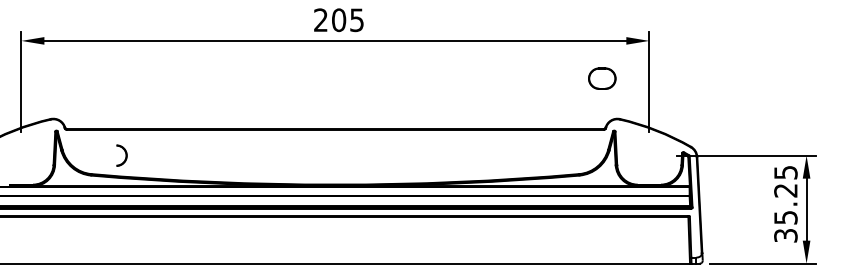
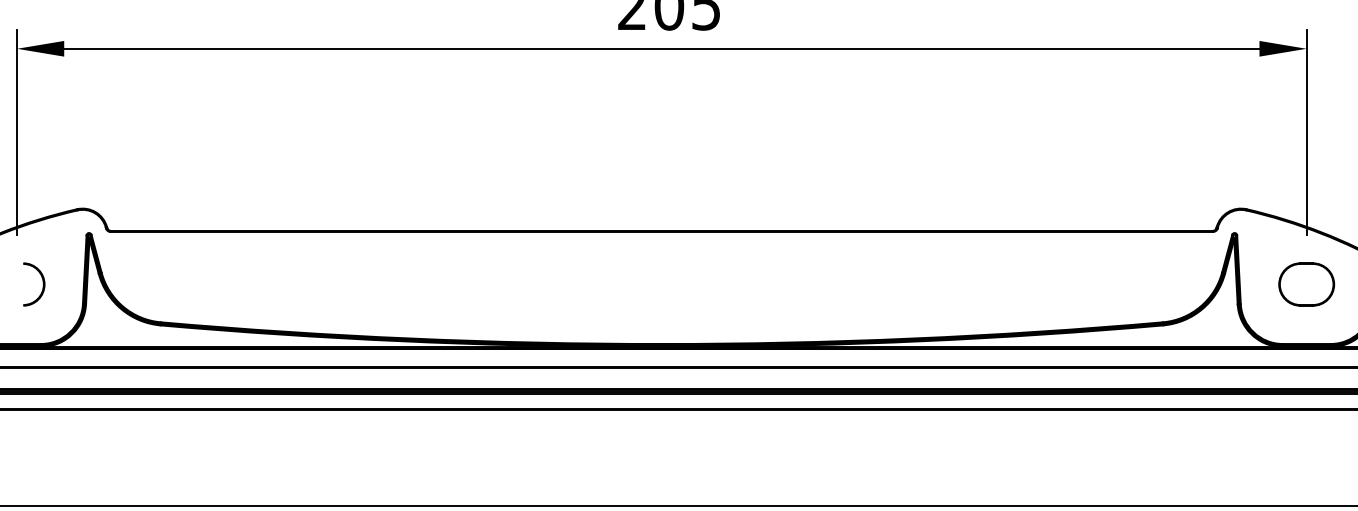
part: (602, 78) -> (1307, 284), moved
part: (121, 155) -> (33, 284), moved

